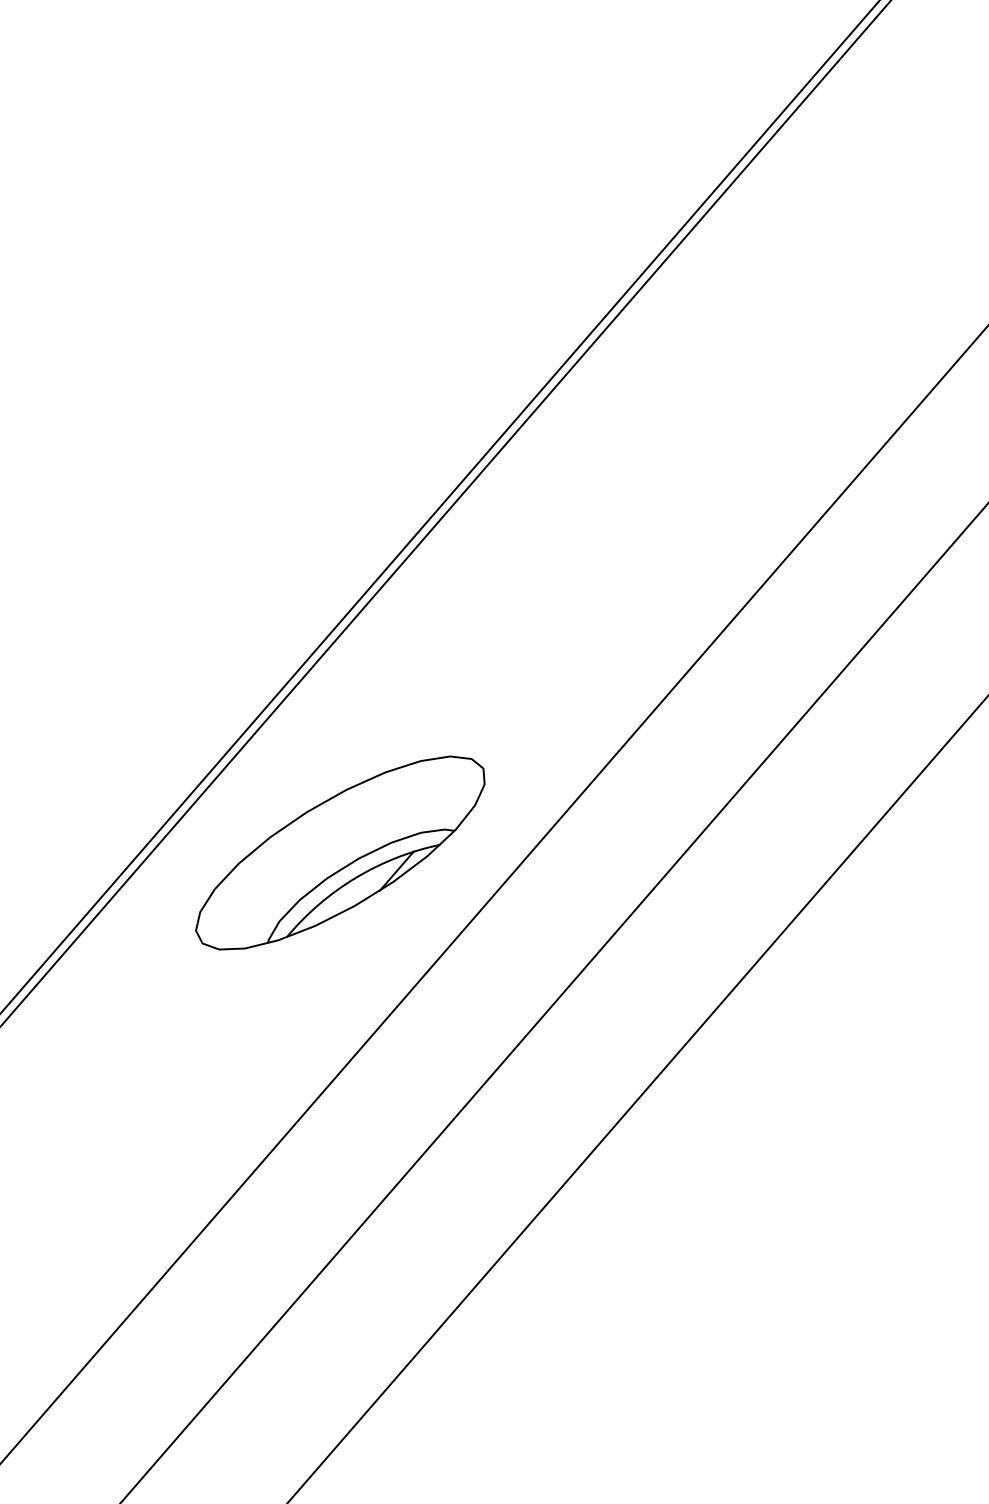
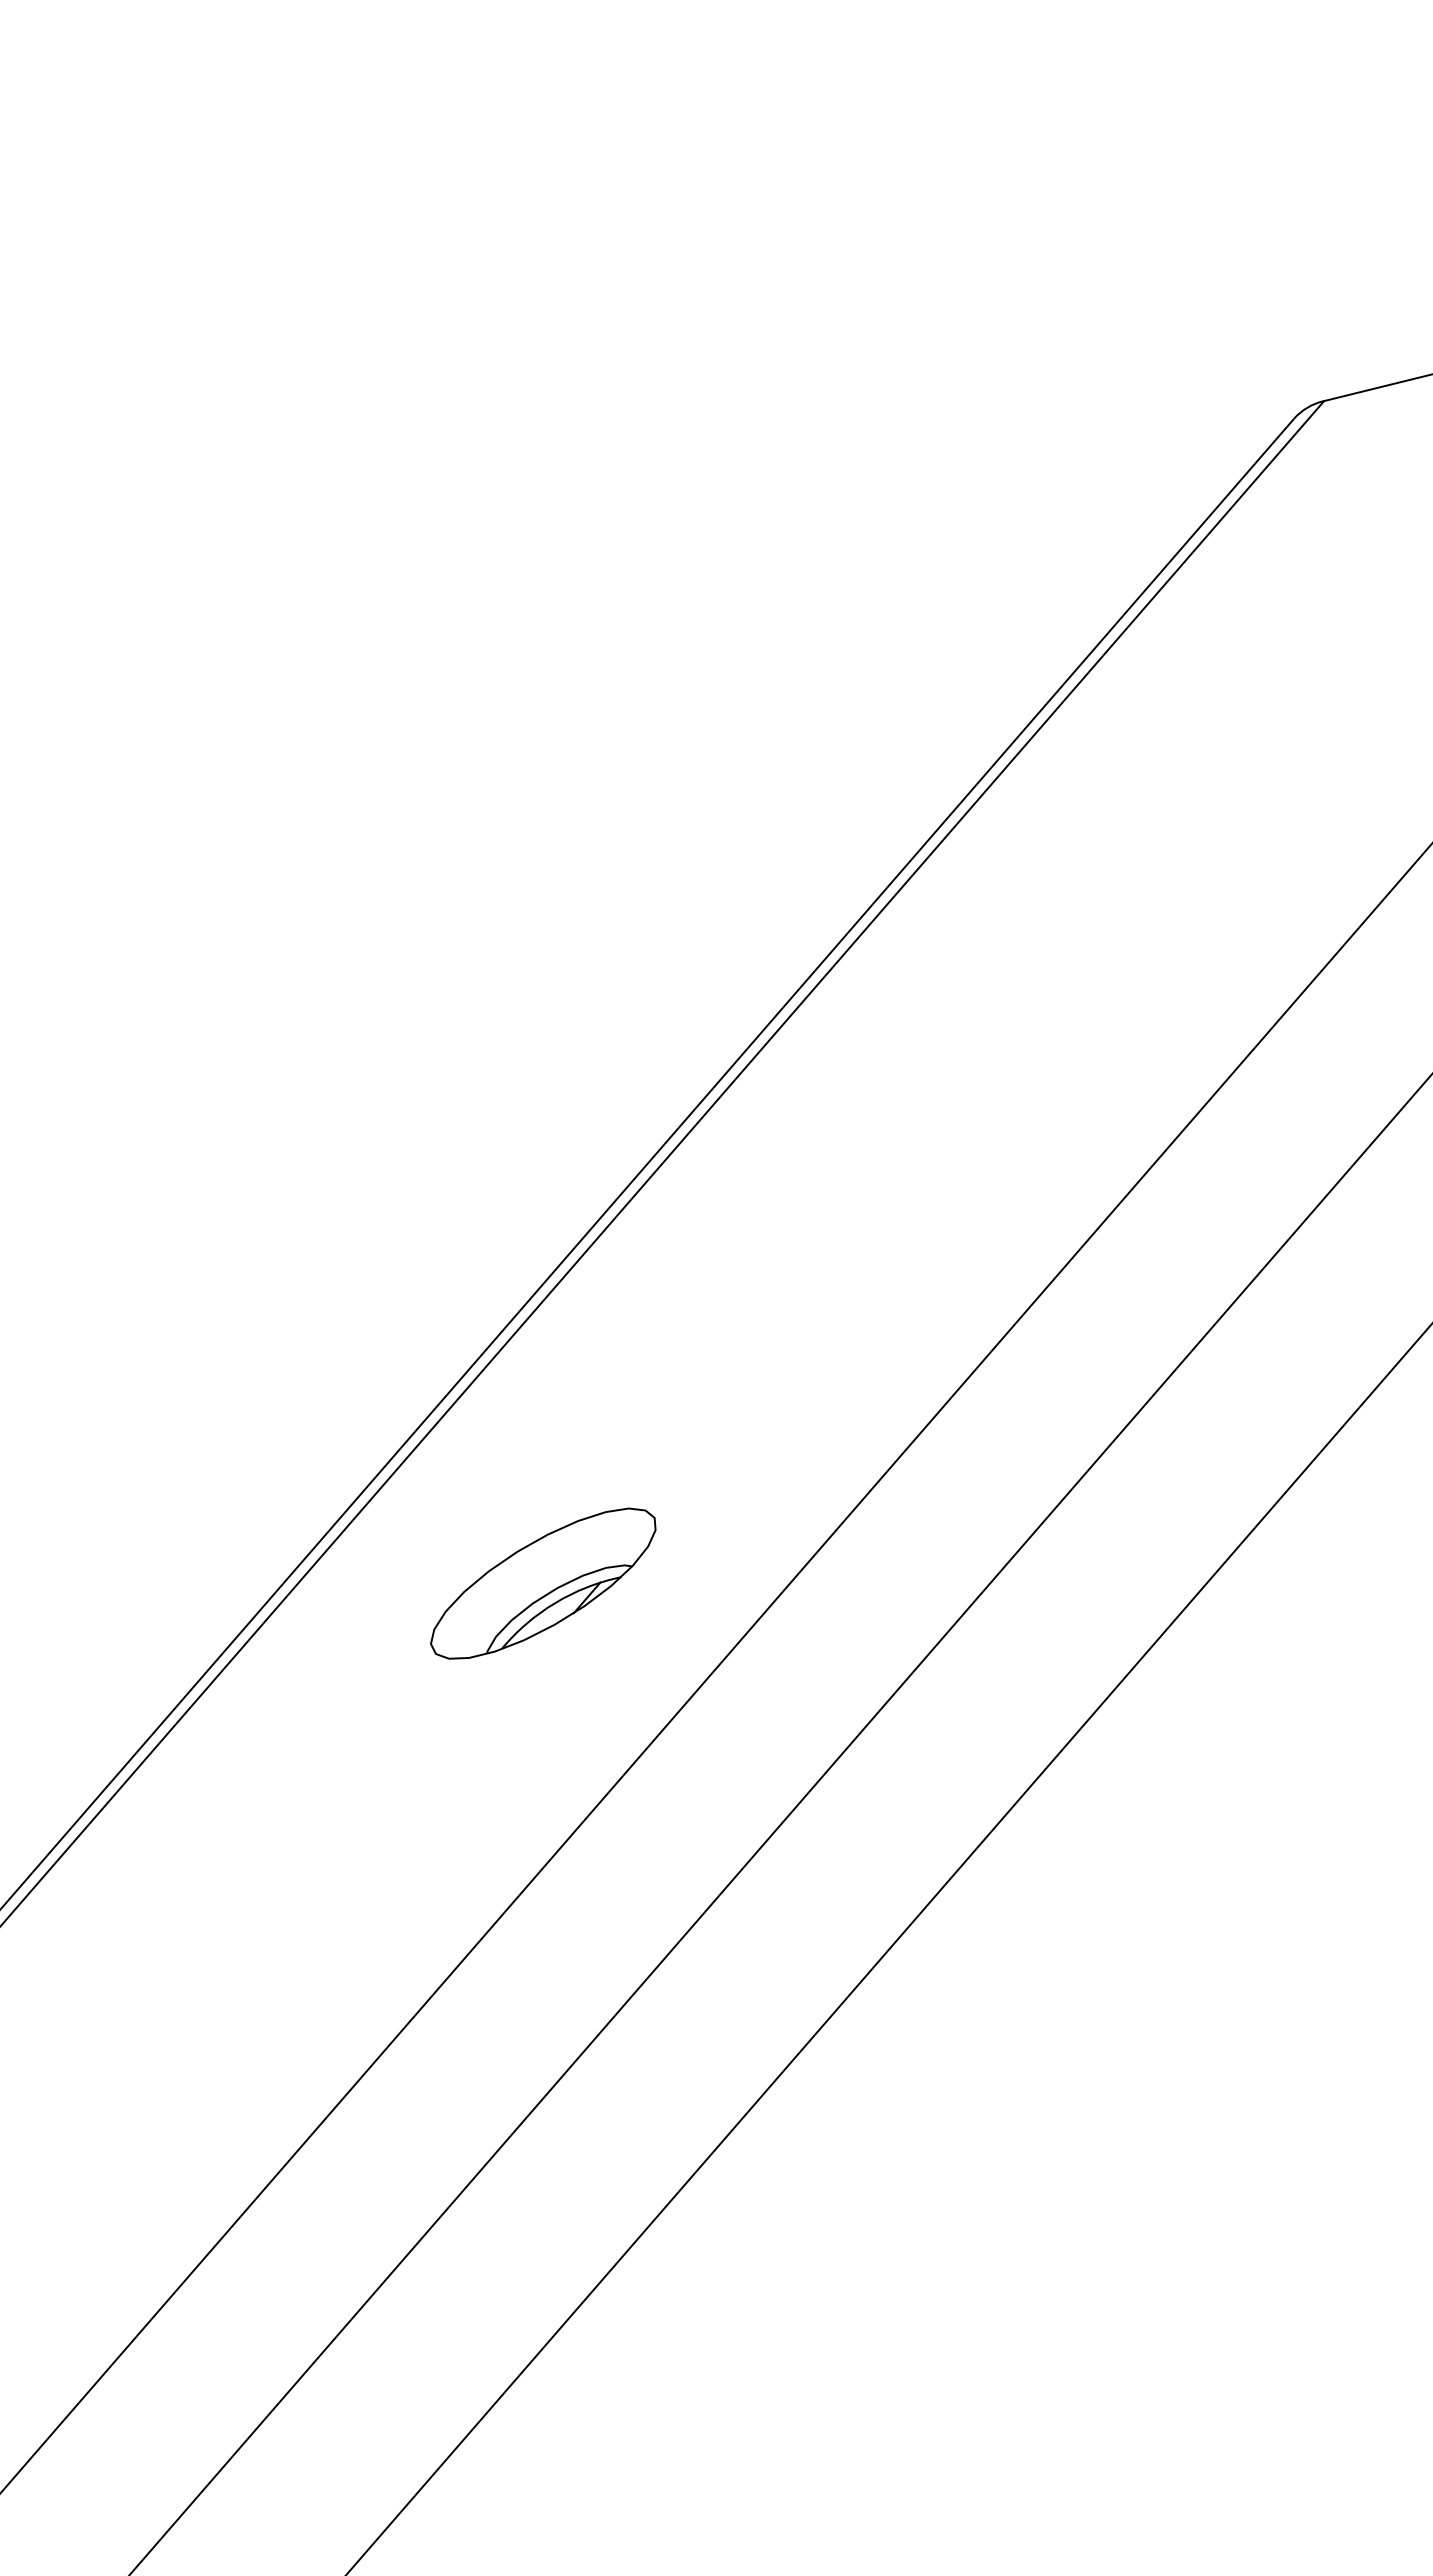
part: (340, 852) -> (543, 1583), size x0.6

